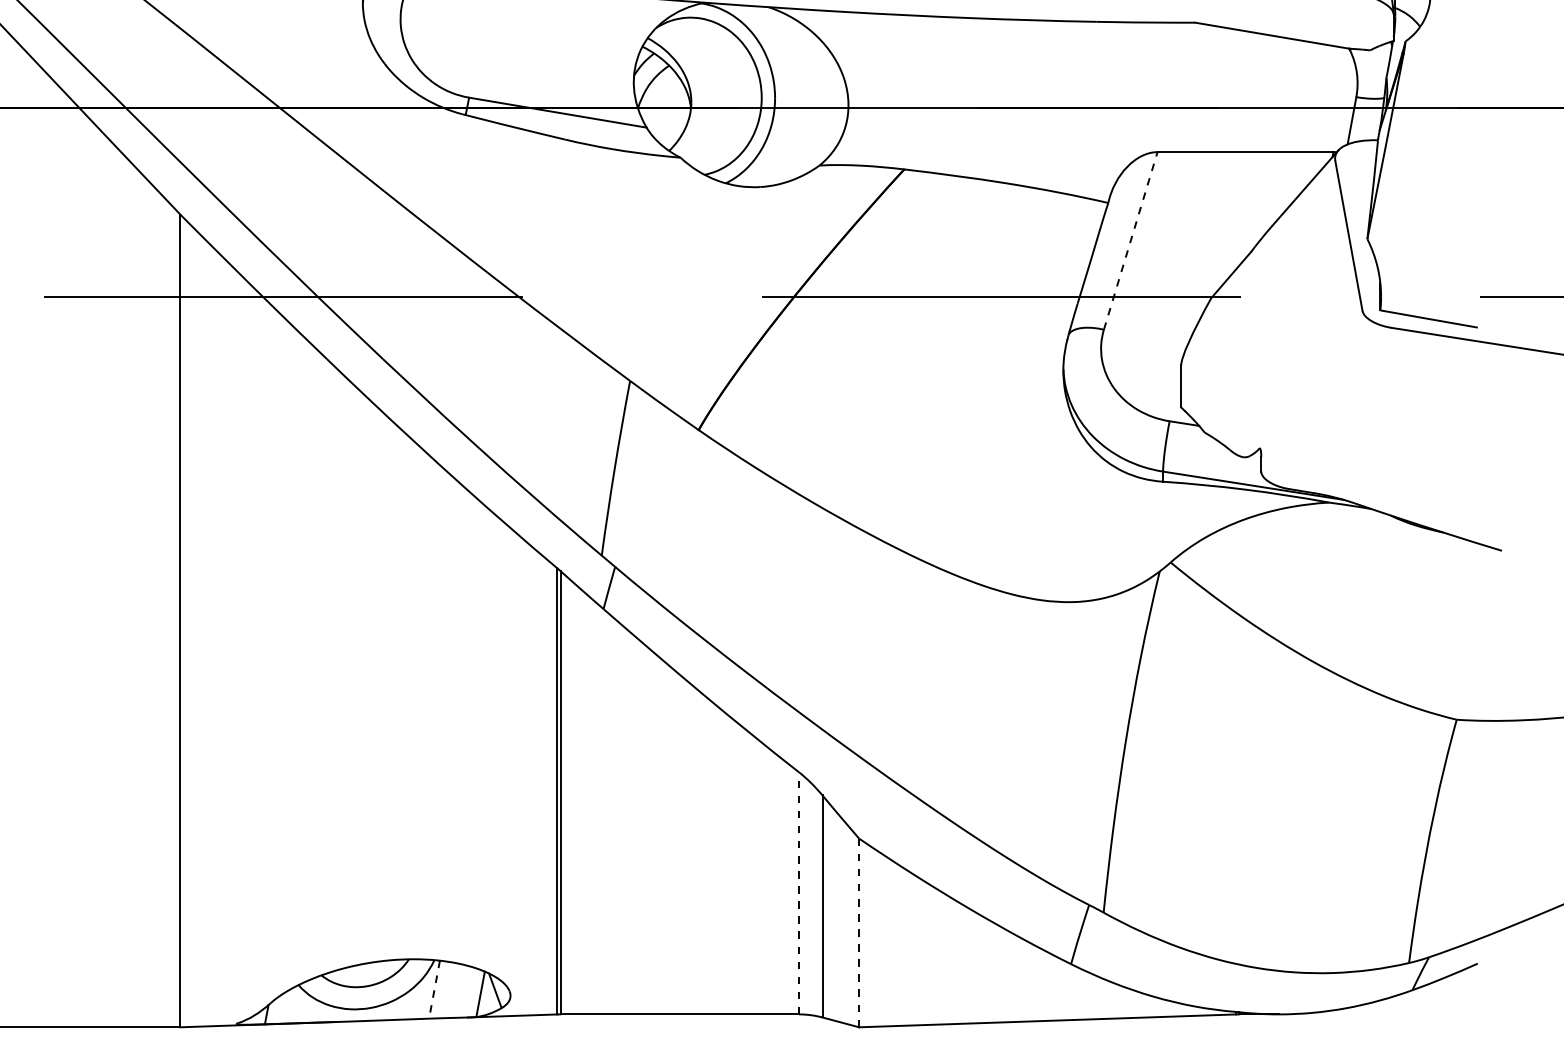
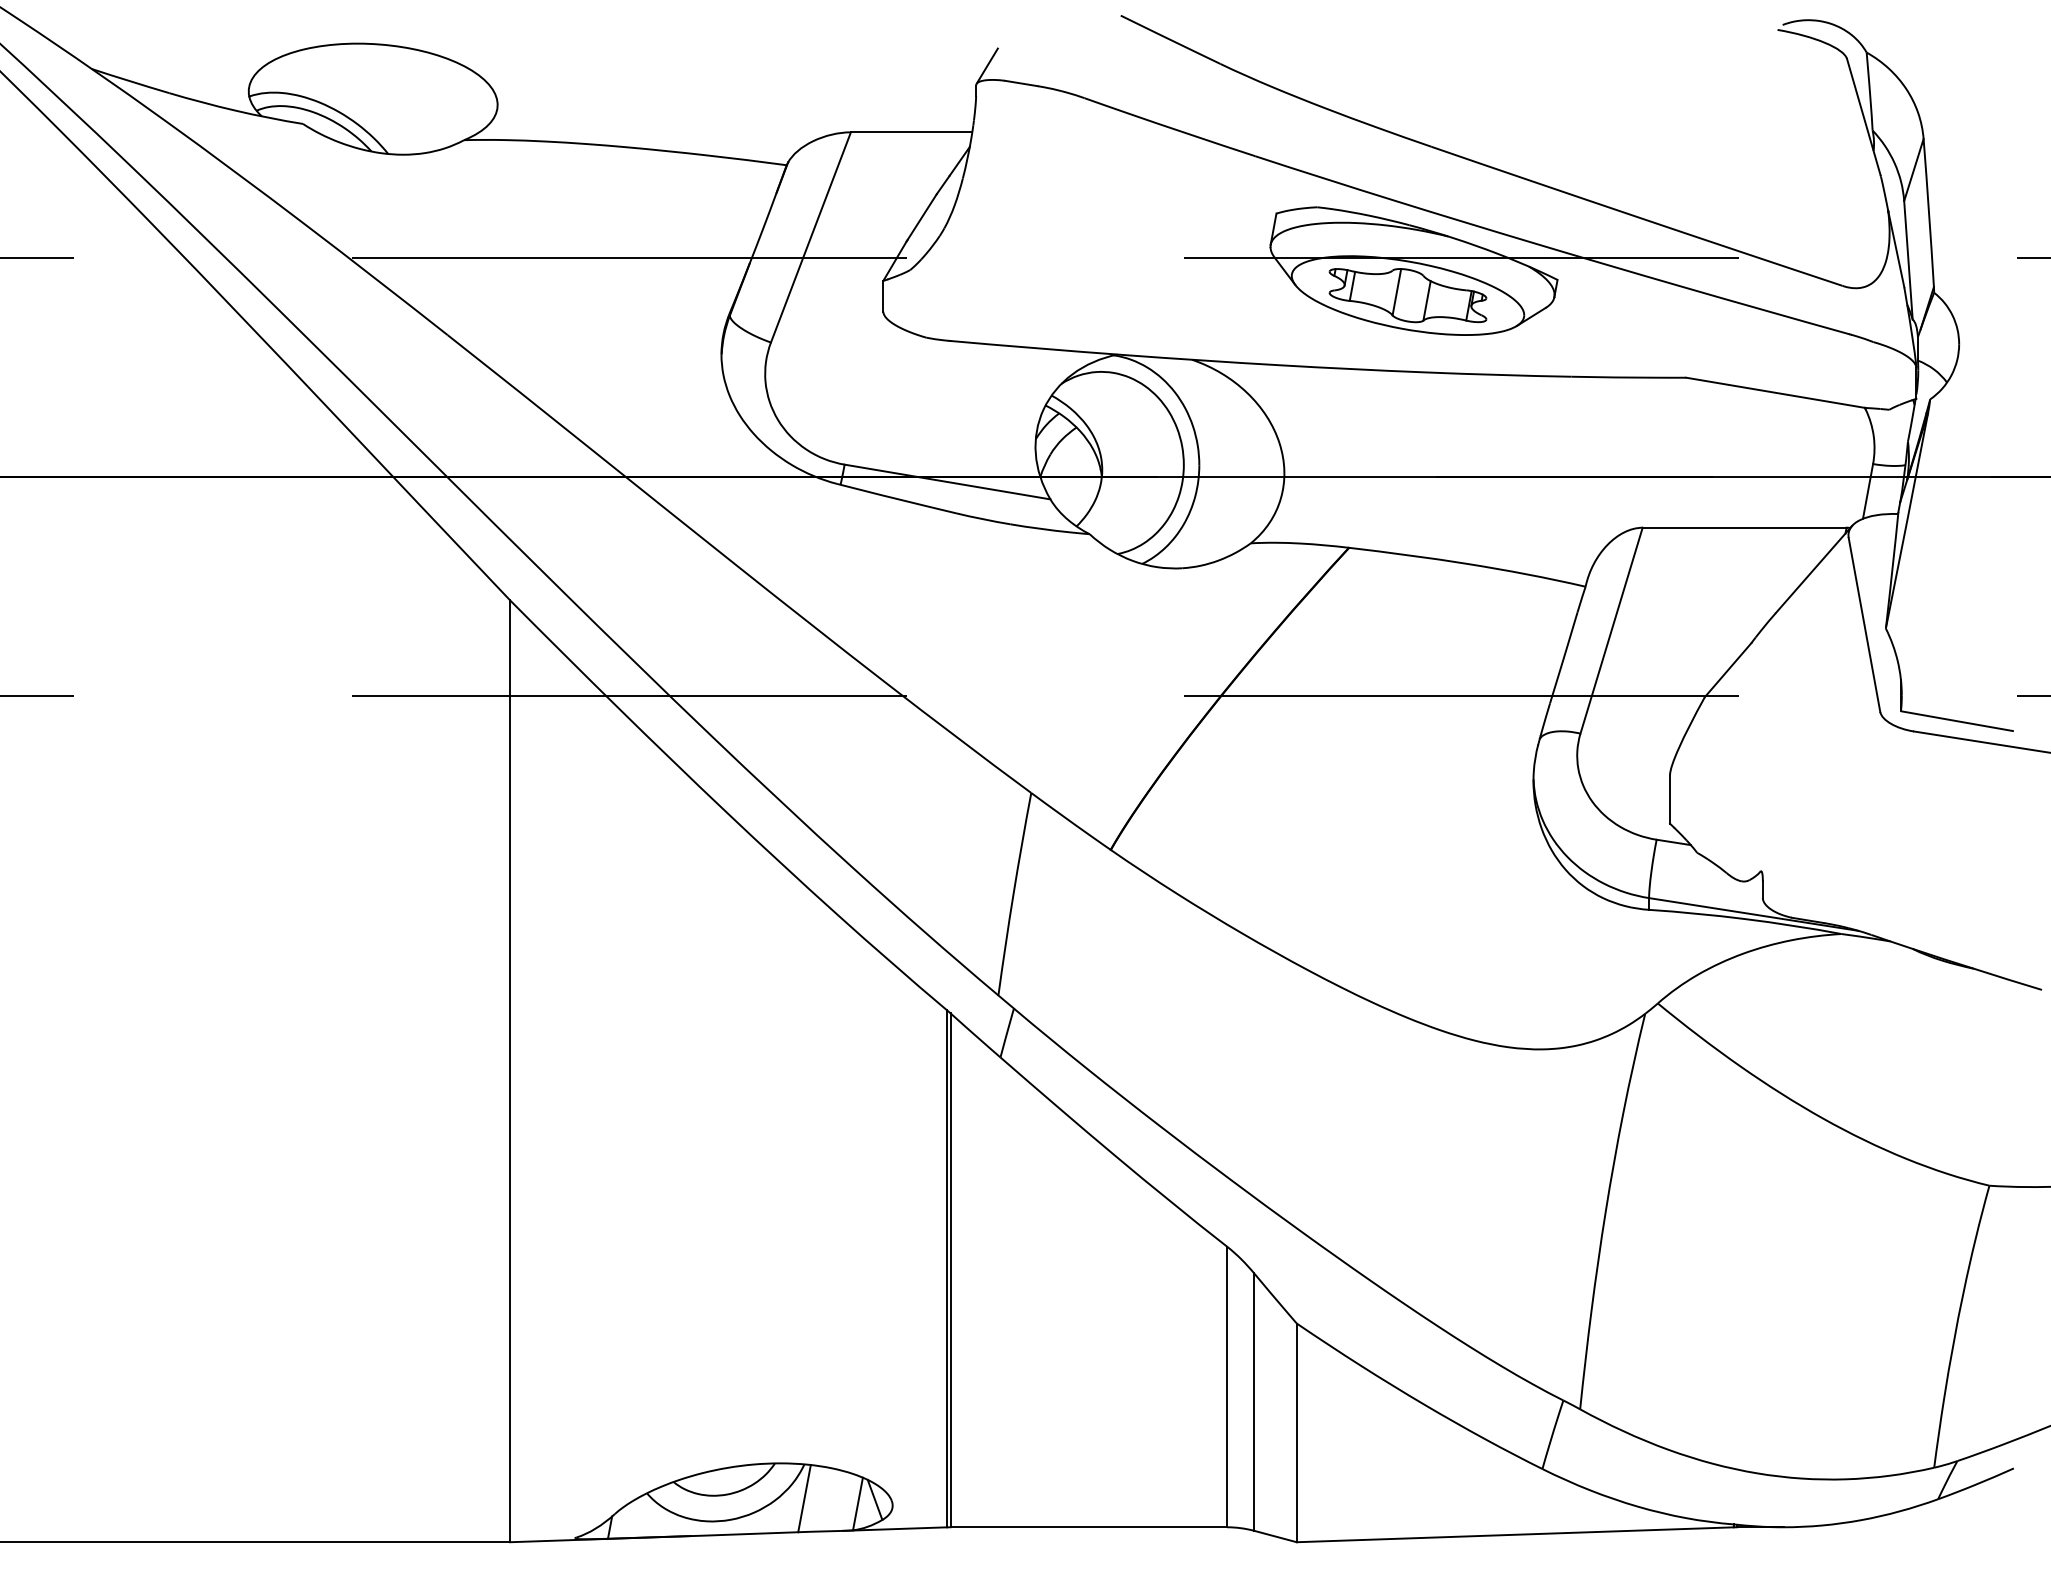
line: (1130, 240) -> (1611, 630), dashed -> solid
line: (799, 892) -> (1227, 1386), dashed -> solid
line: (858, 933) -> (1296, 1433), dashed -> solid
line: (434, 990) -> (804, 1499), dashed -> solid

